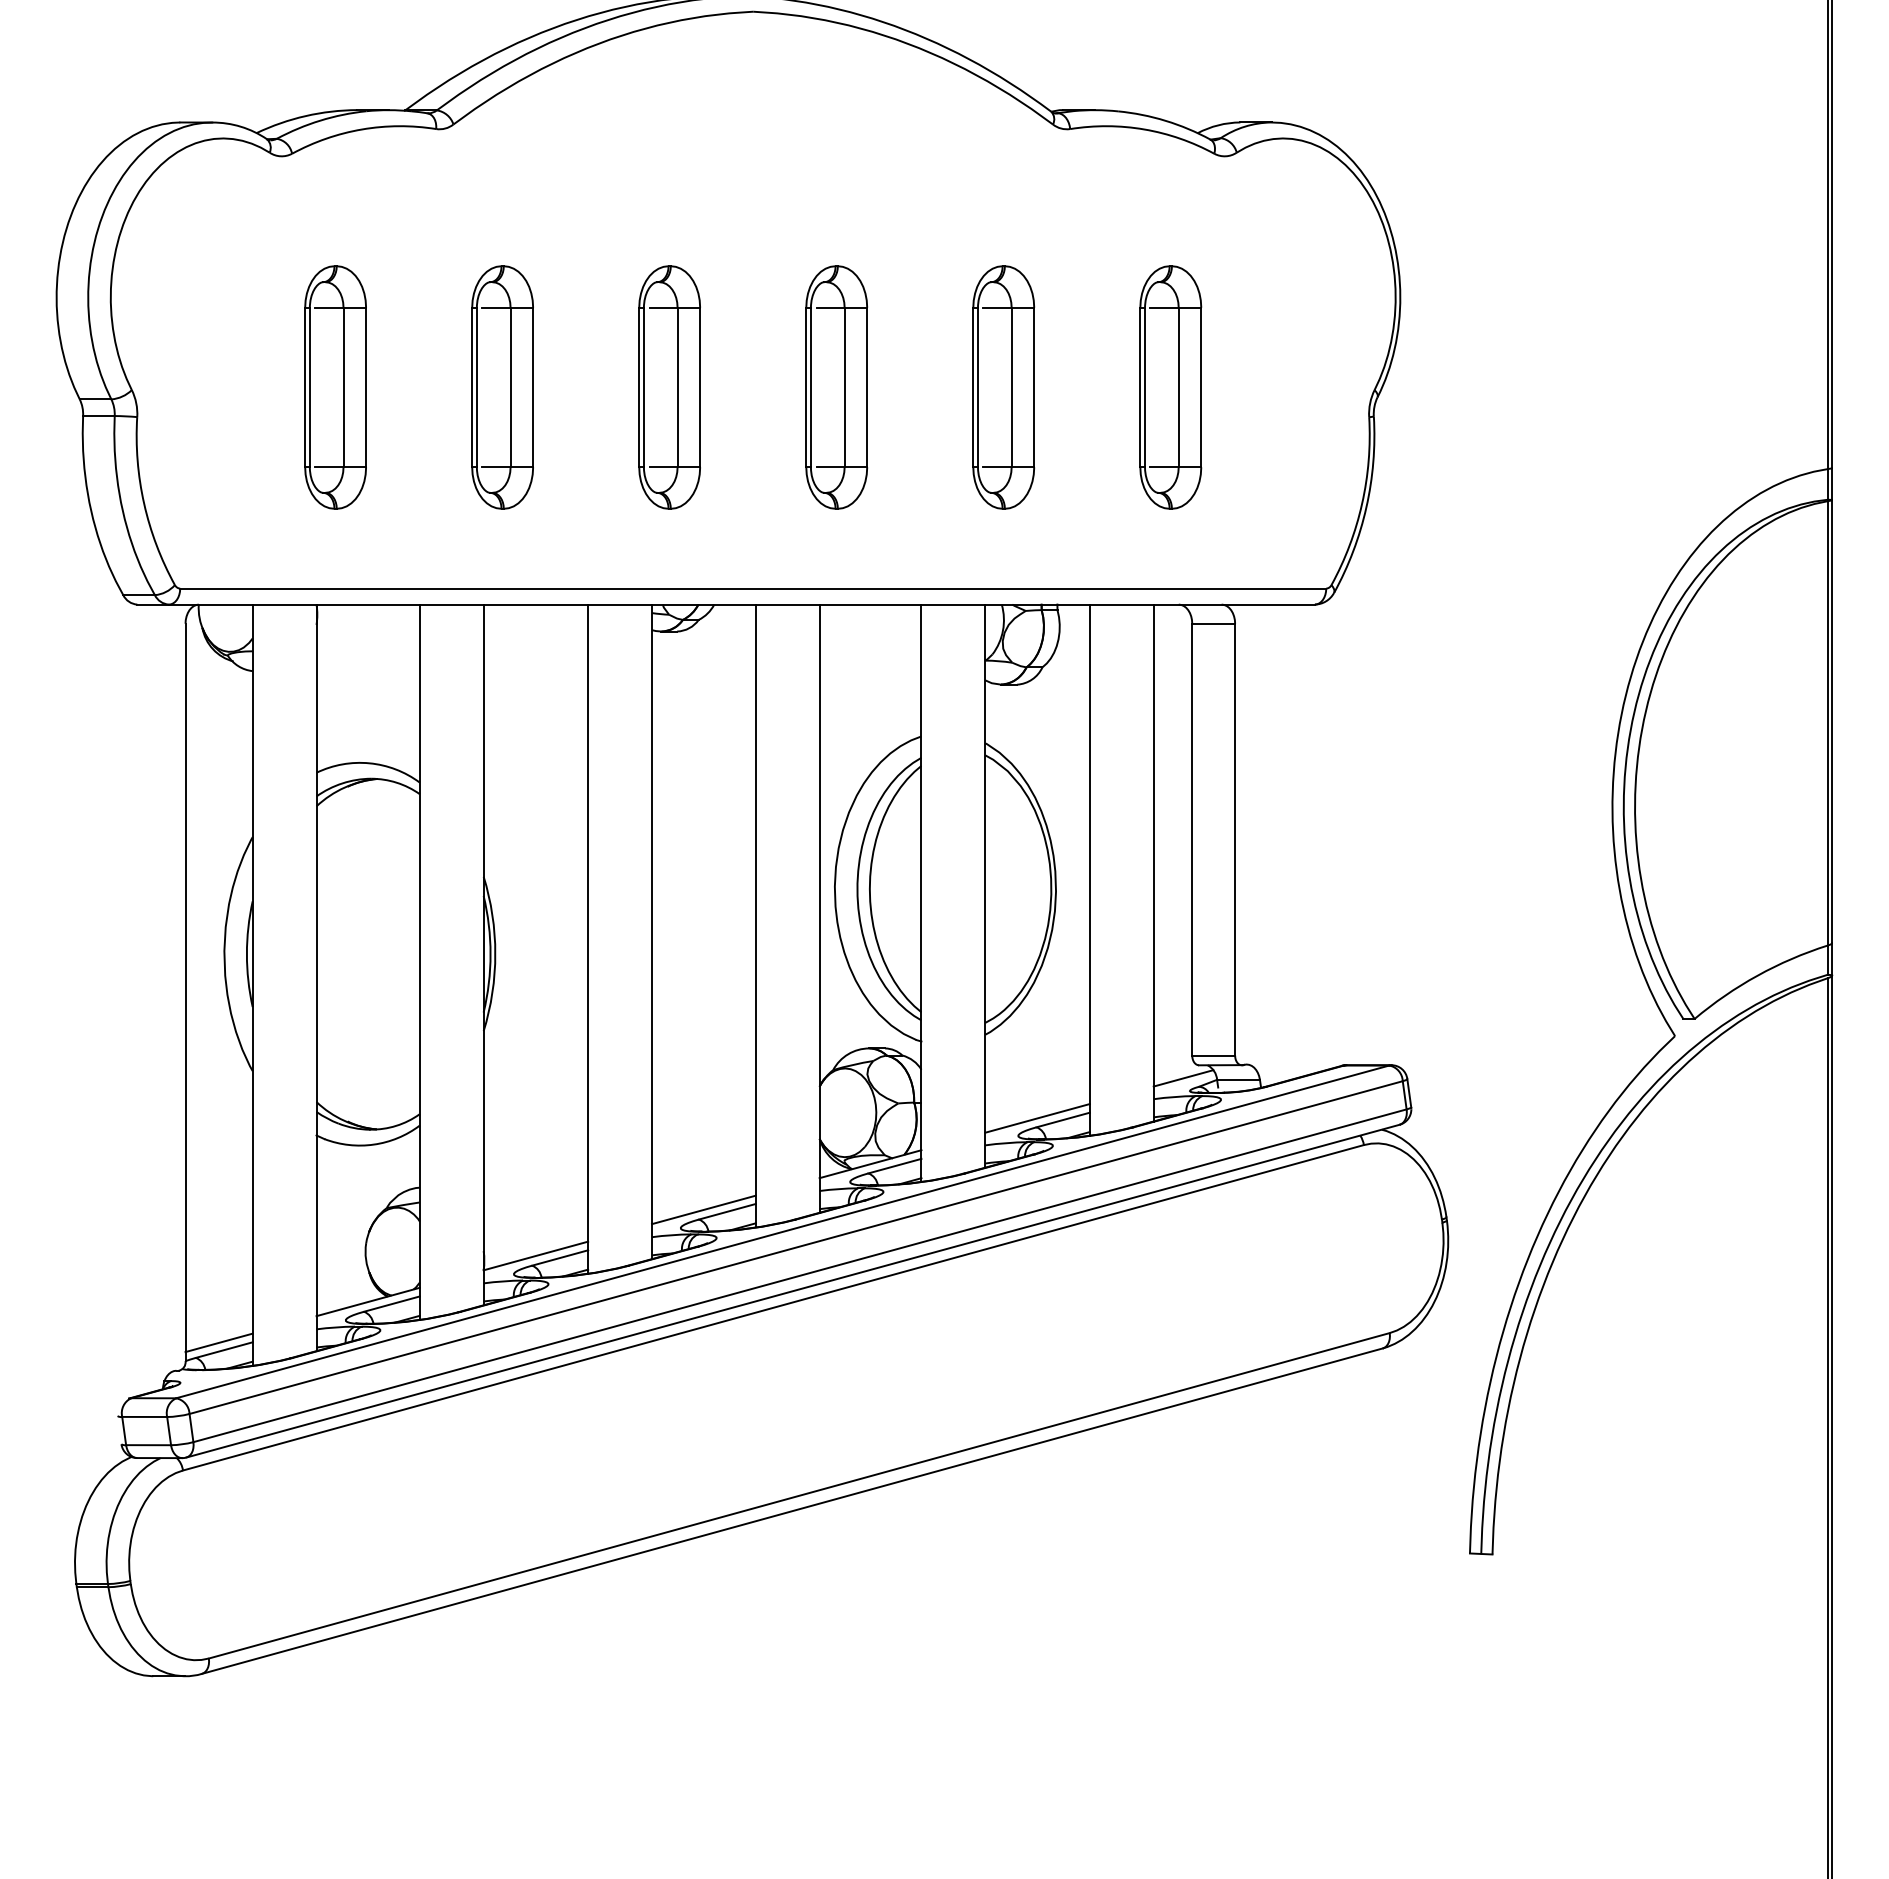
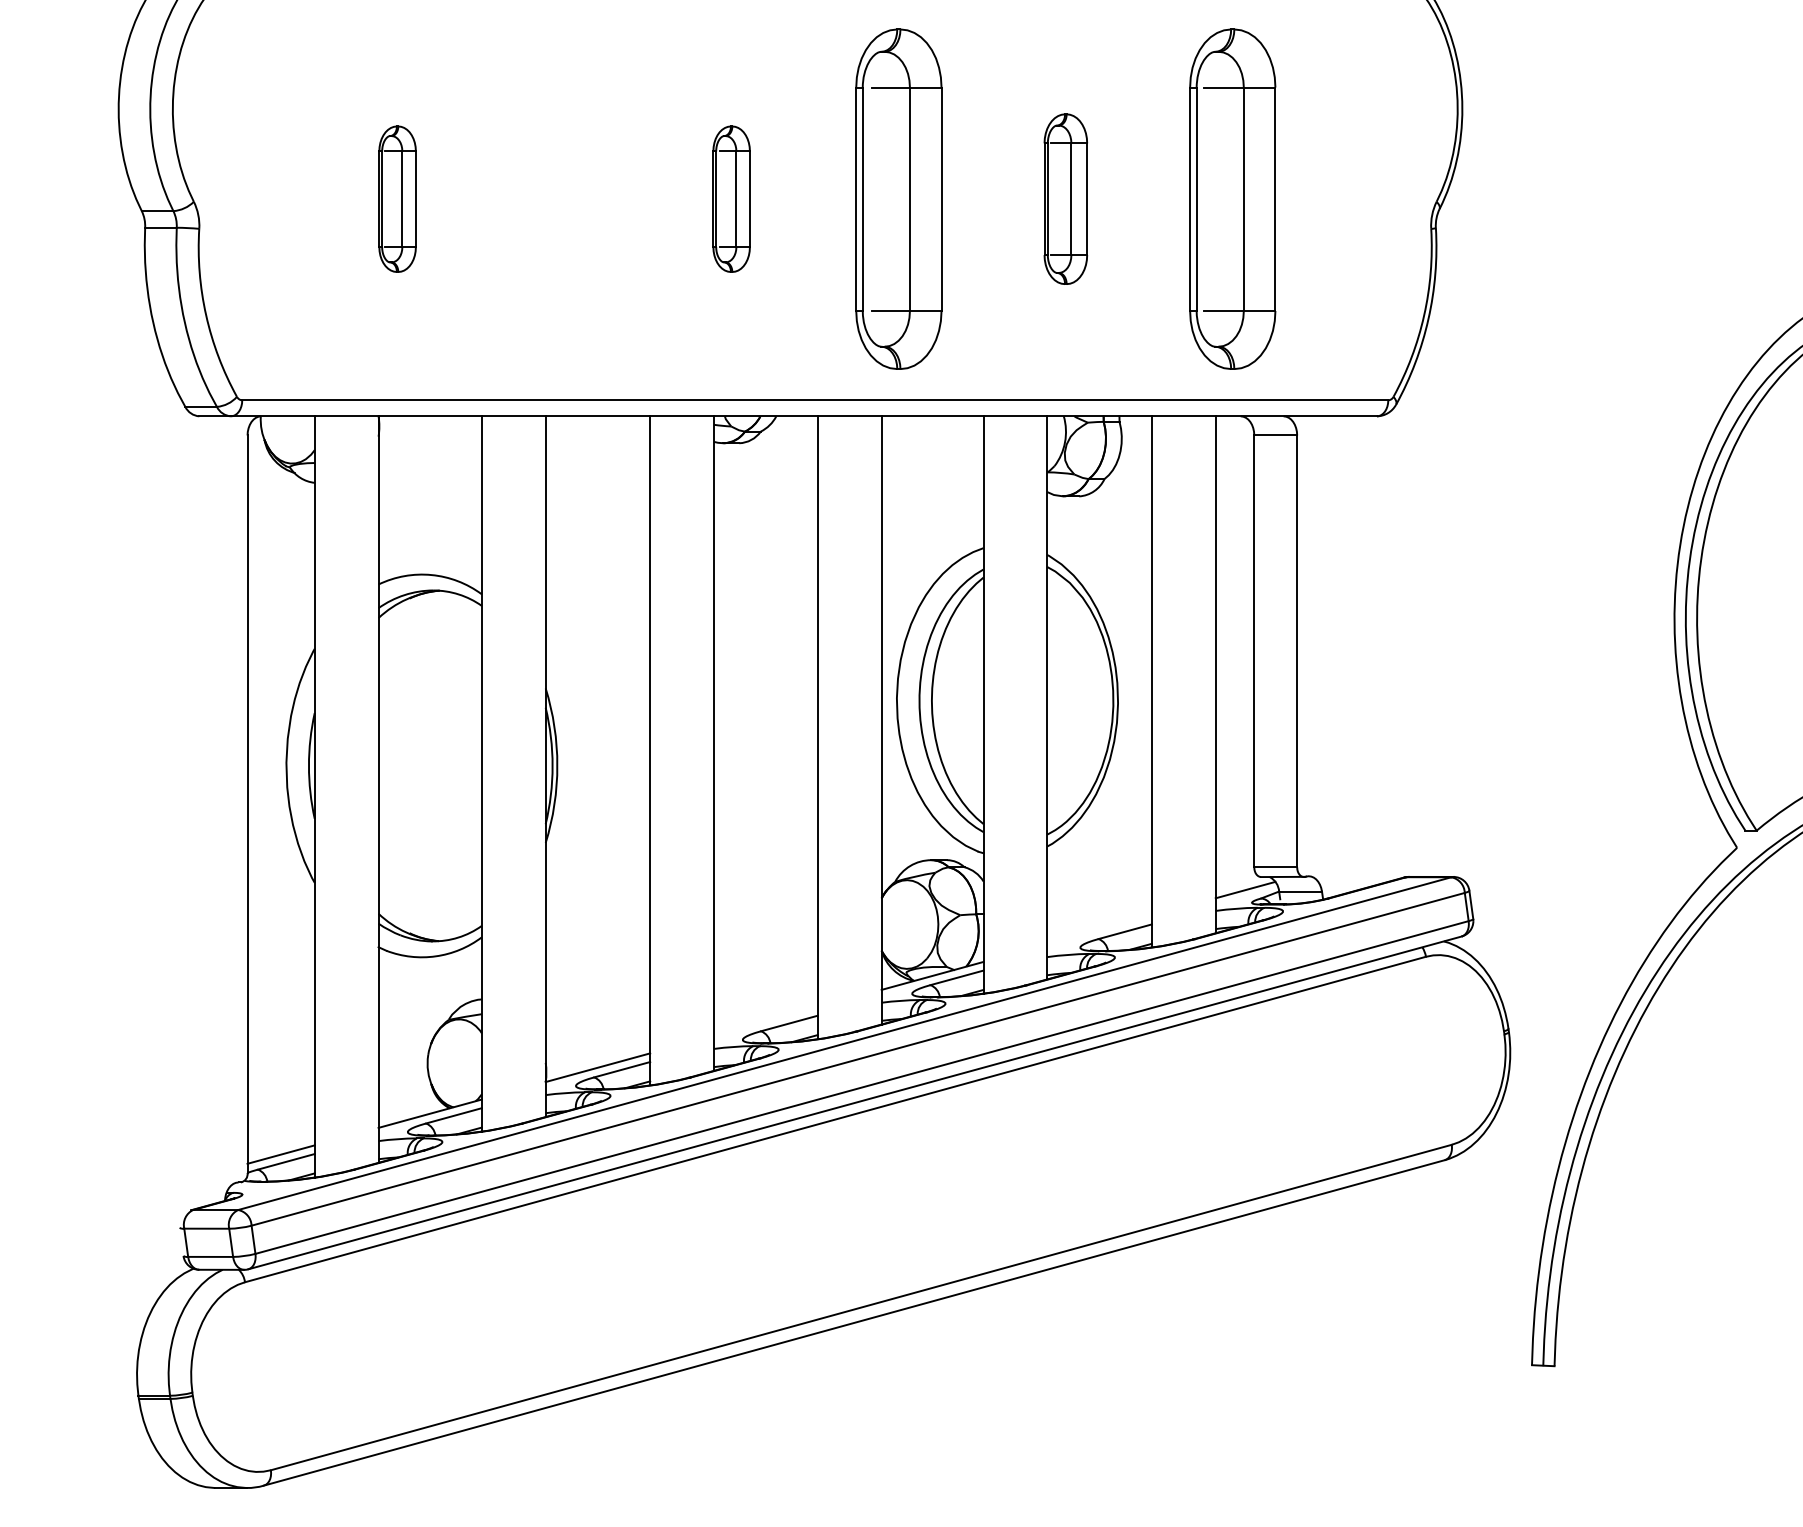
part: (335, 387) -> (397, 199), size x0.6
part: (502, 387) -> (564, 199), removed
part: (669, 387) -> (731, 199), size x0.6
part: (836, 387) -> (898, 199), size x1.4
part: (1003, 387) -> (1065, 199), size x0.7
part: (1170, 387) -> (1232, 199), size x1.4
line: (1037, 1118) -> (1099, 930), removed
line: (703, 1209) -> (765, 1021), removed

